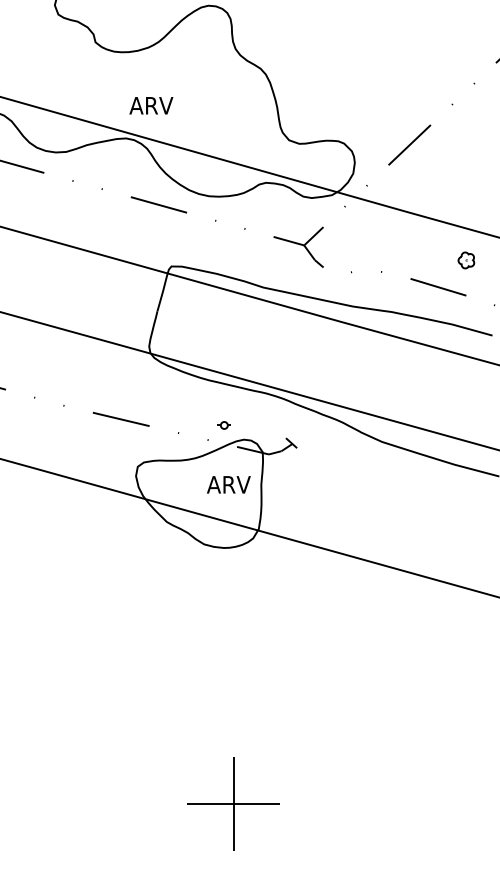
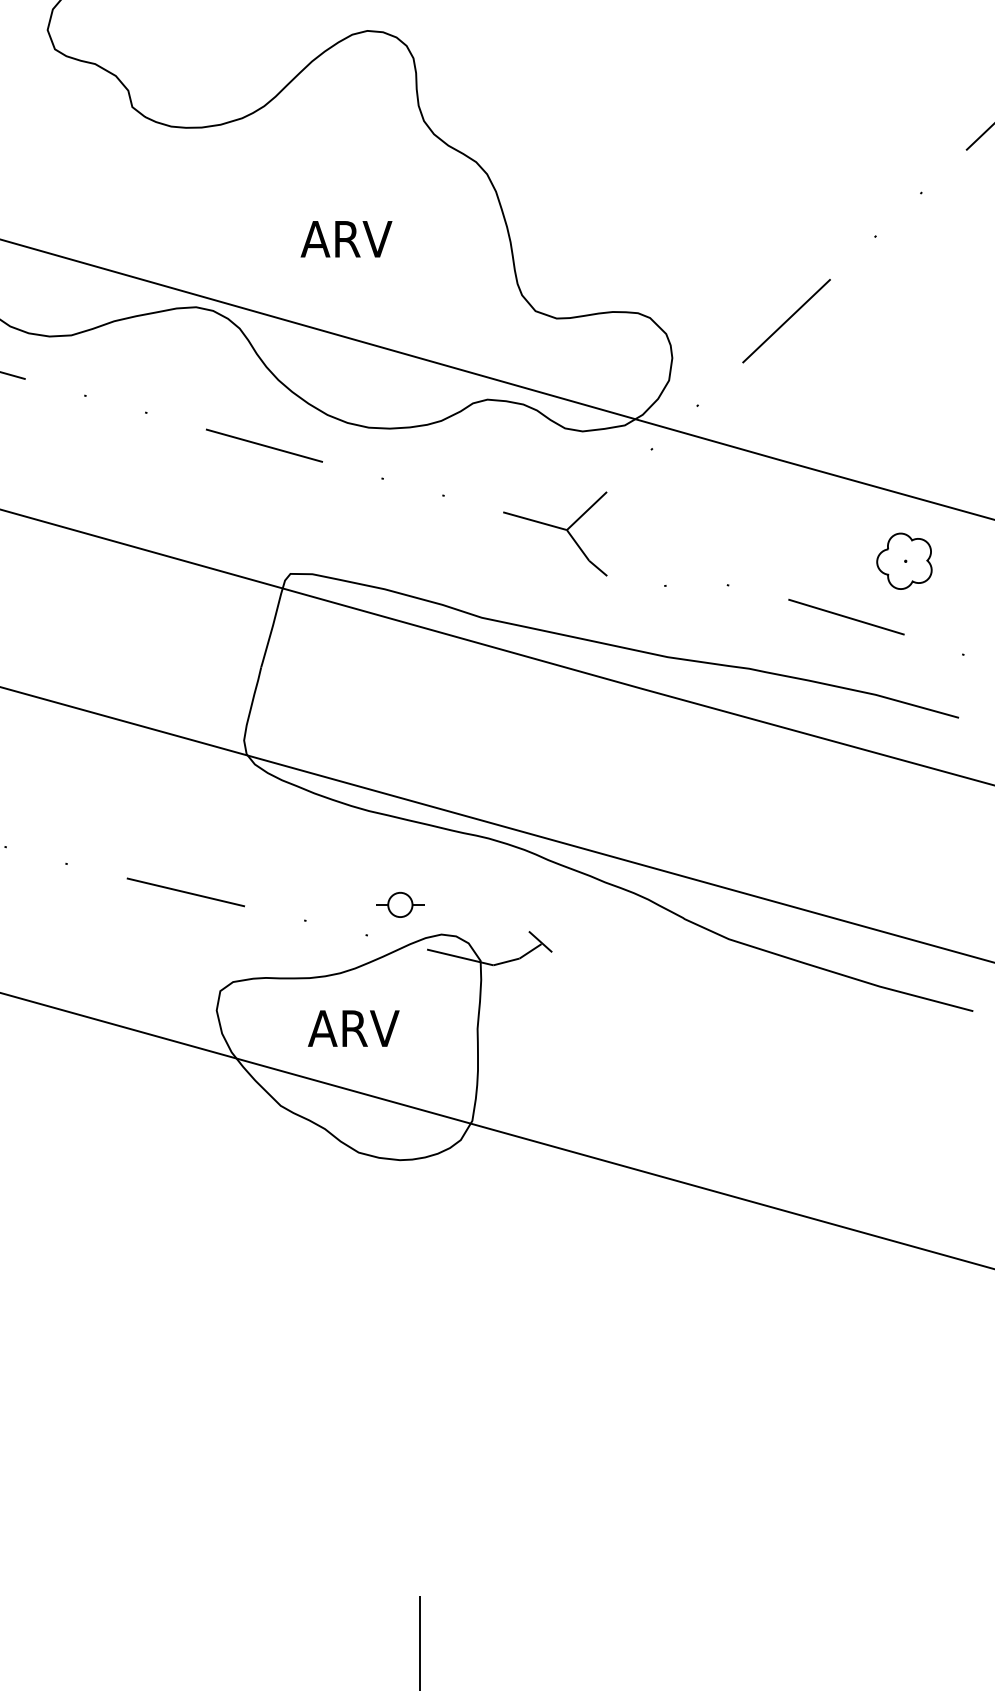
text: (151, 105) -> (346, 238), moved
part: (466, 260) -> (904, 561), size x1.67
part: (224, 425) -> (400, 905), size x1.67
text: (228, 484) -> (353, 1027), moved

